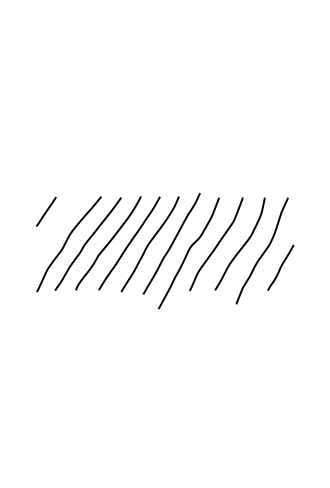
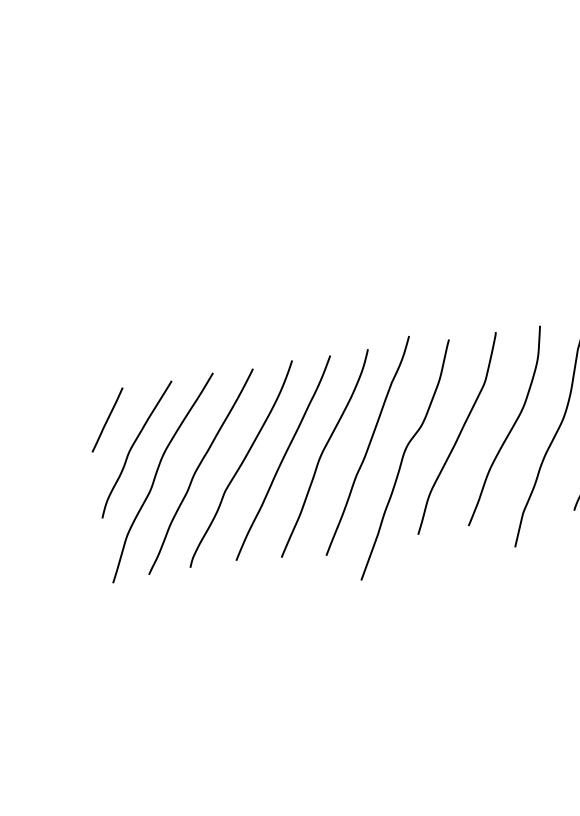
curve: (56, 228) -> (132, 450), added

